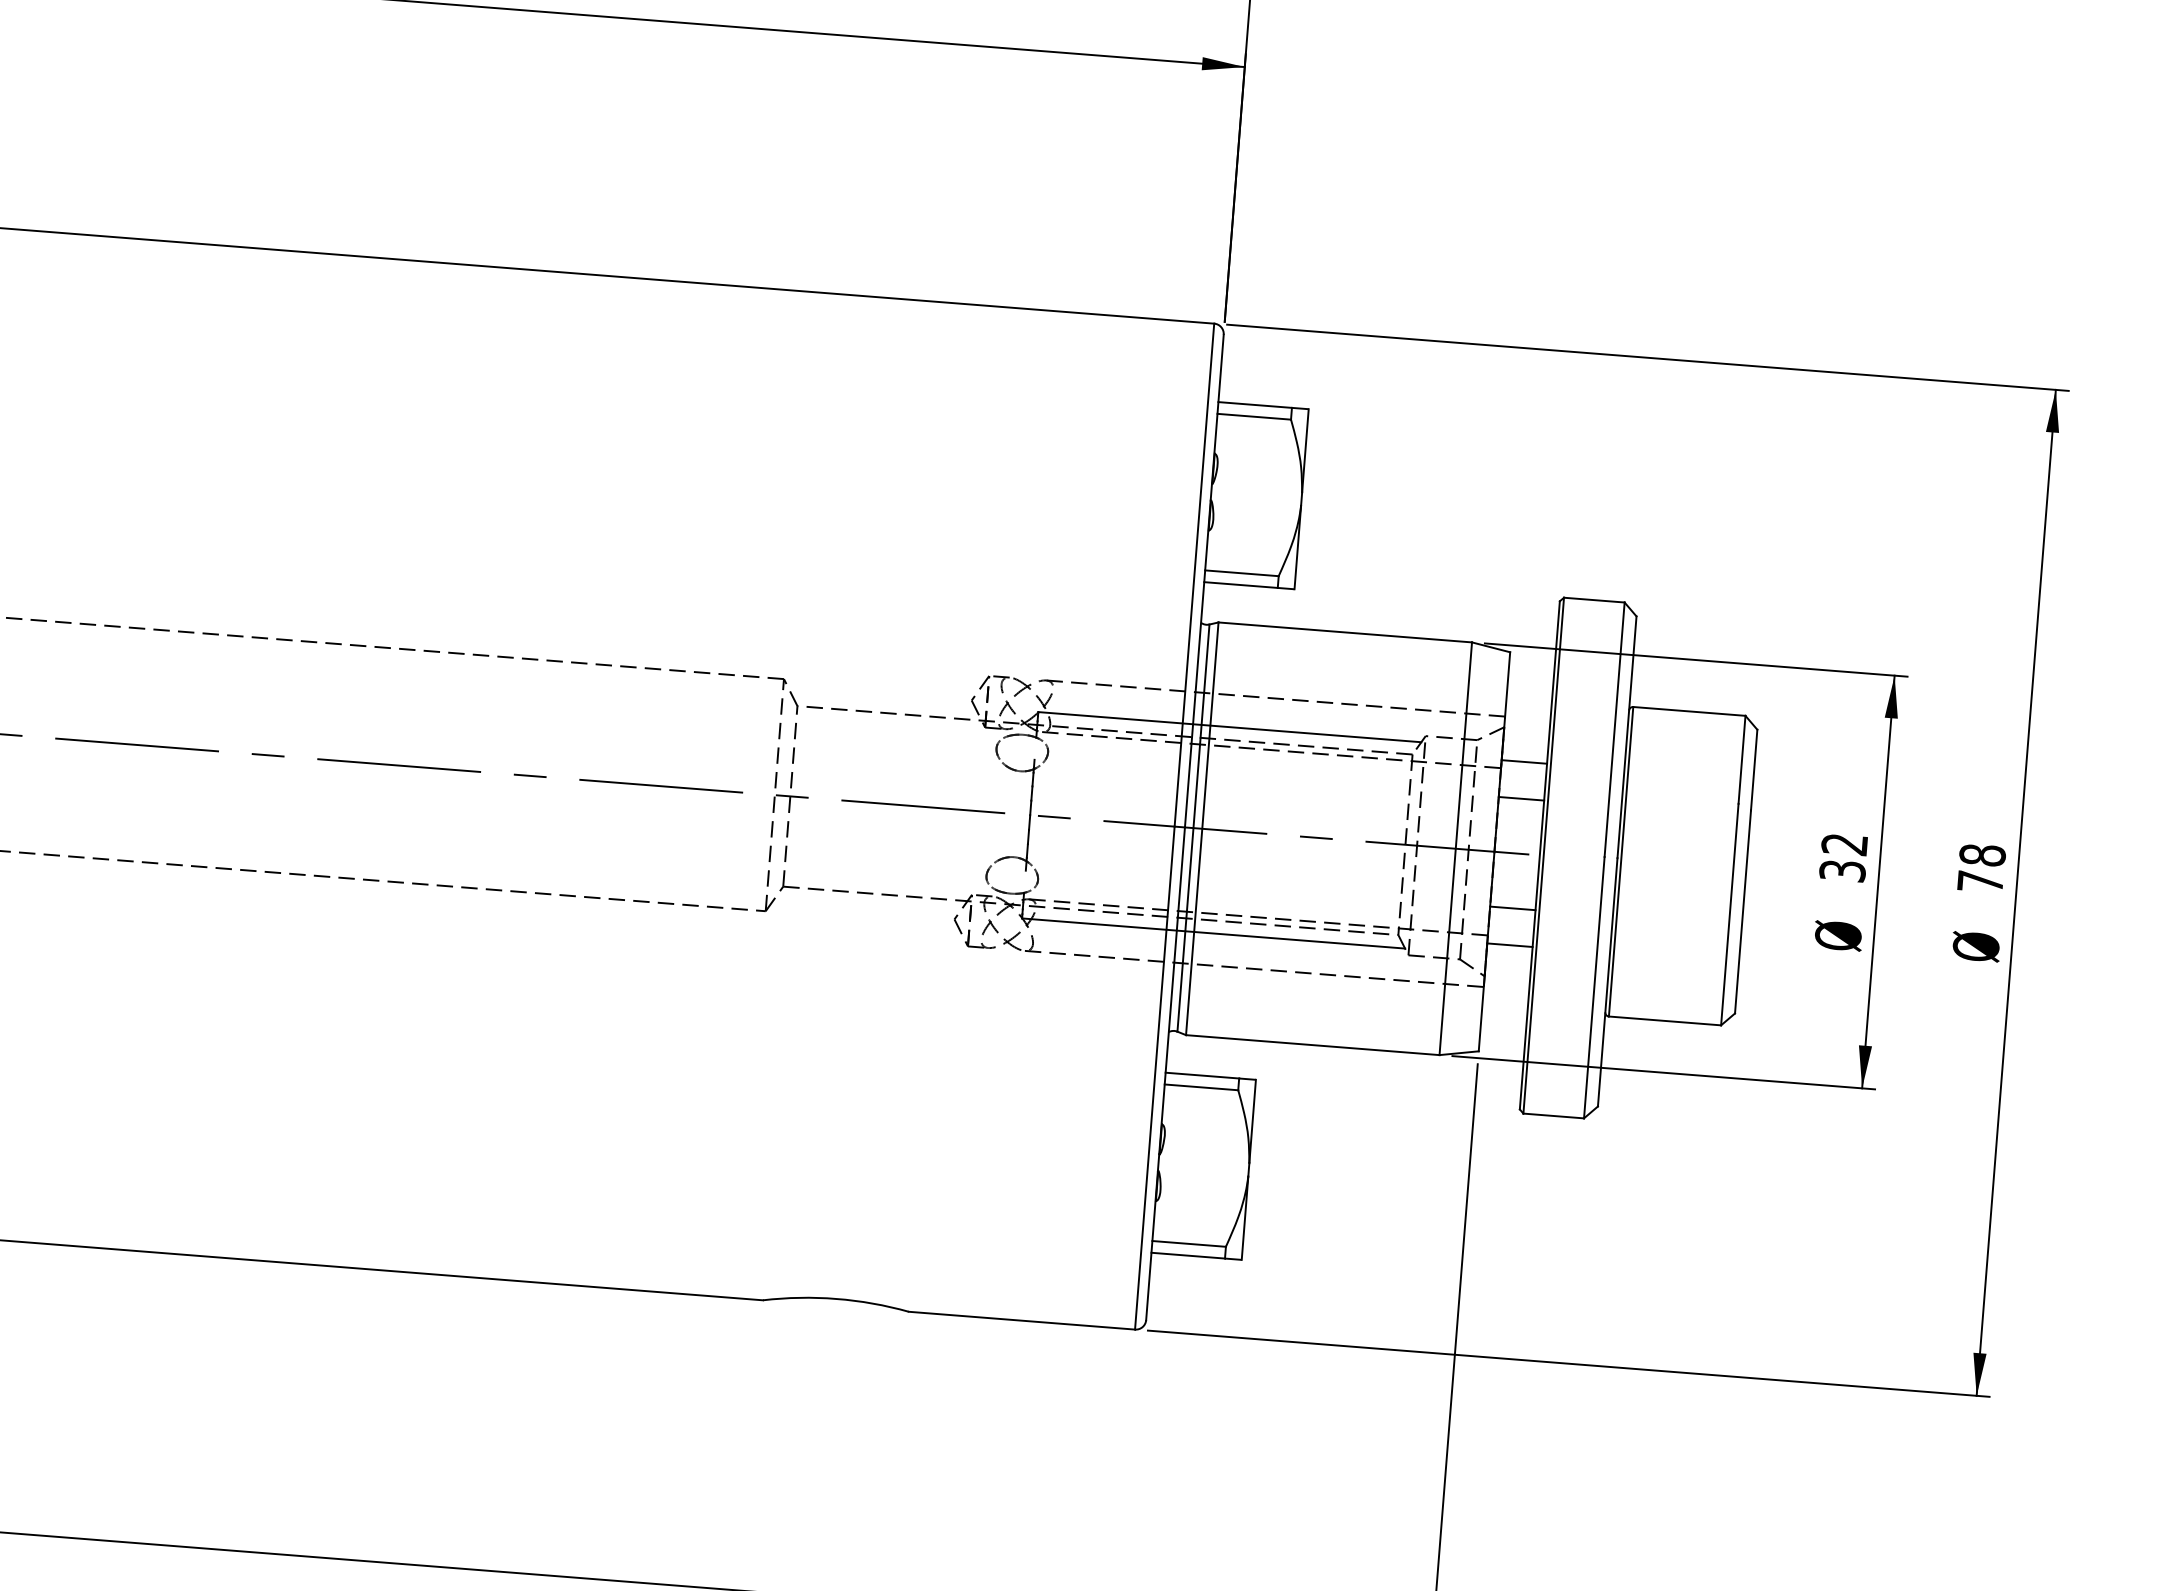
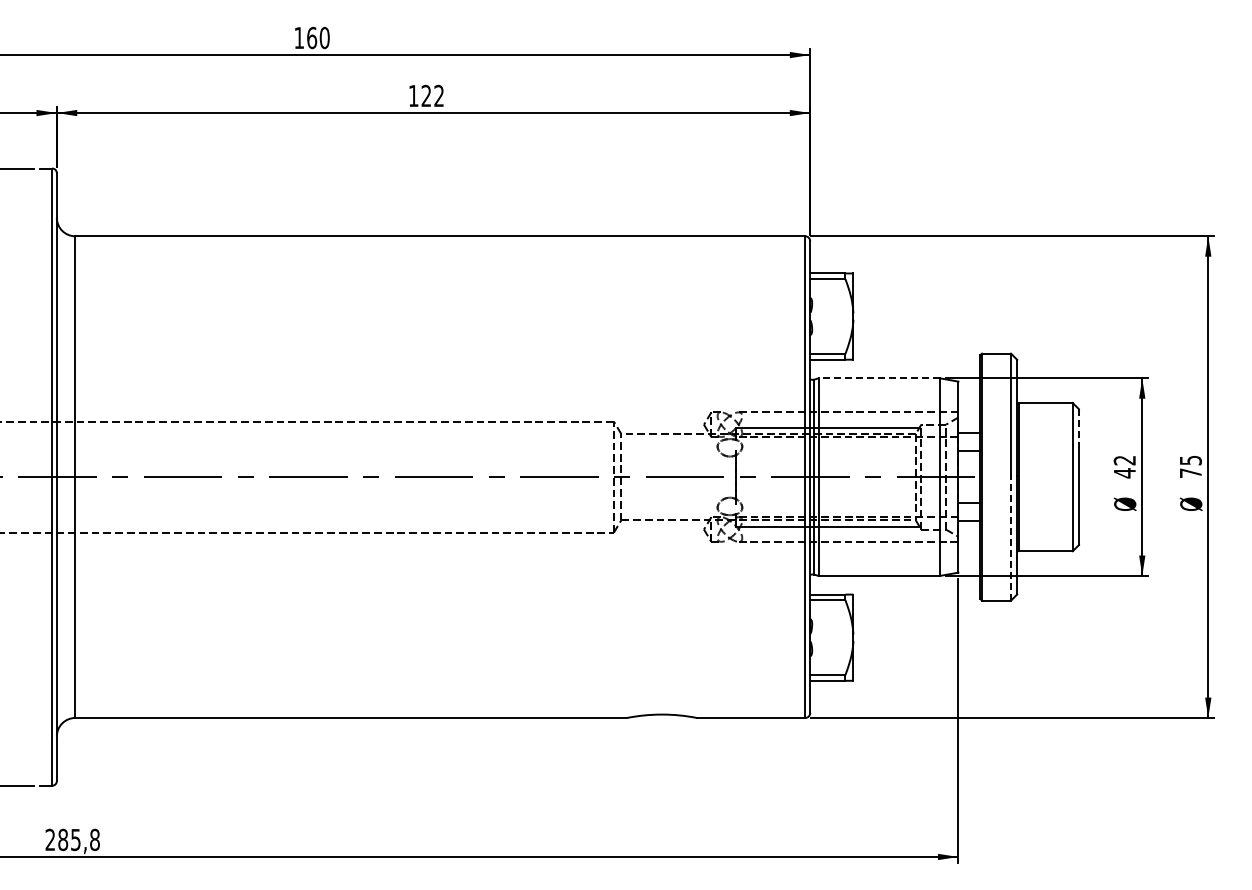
line: (1345, 632) -> (879, 378), solid -> dashed
line: (1753, 772) -> (1078, 429), solid -> dashed
text: (1981, 855) -> (1190, 460), 78 -> 75
text: (1841, 871) -> (1124, 473), 32 -> 42
line: (1595, 988) -> (1011, 538), solid -> dashed

